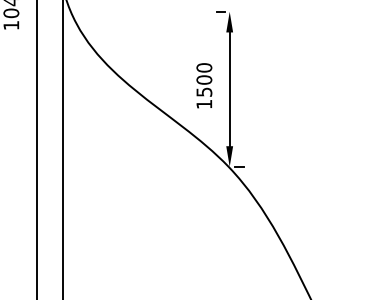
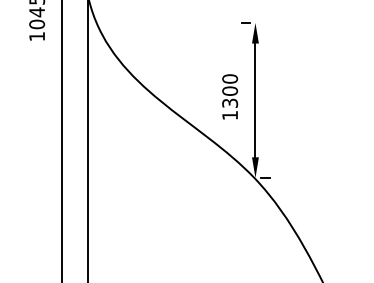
text: (203, 91) -> (229, 102), 1500 -> 1300

